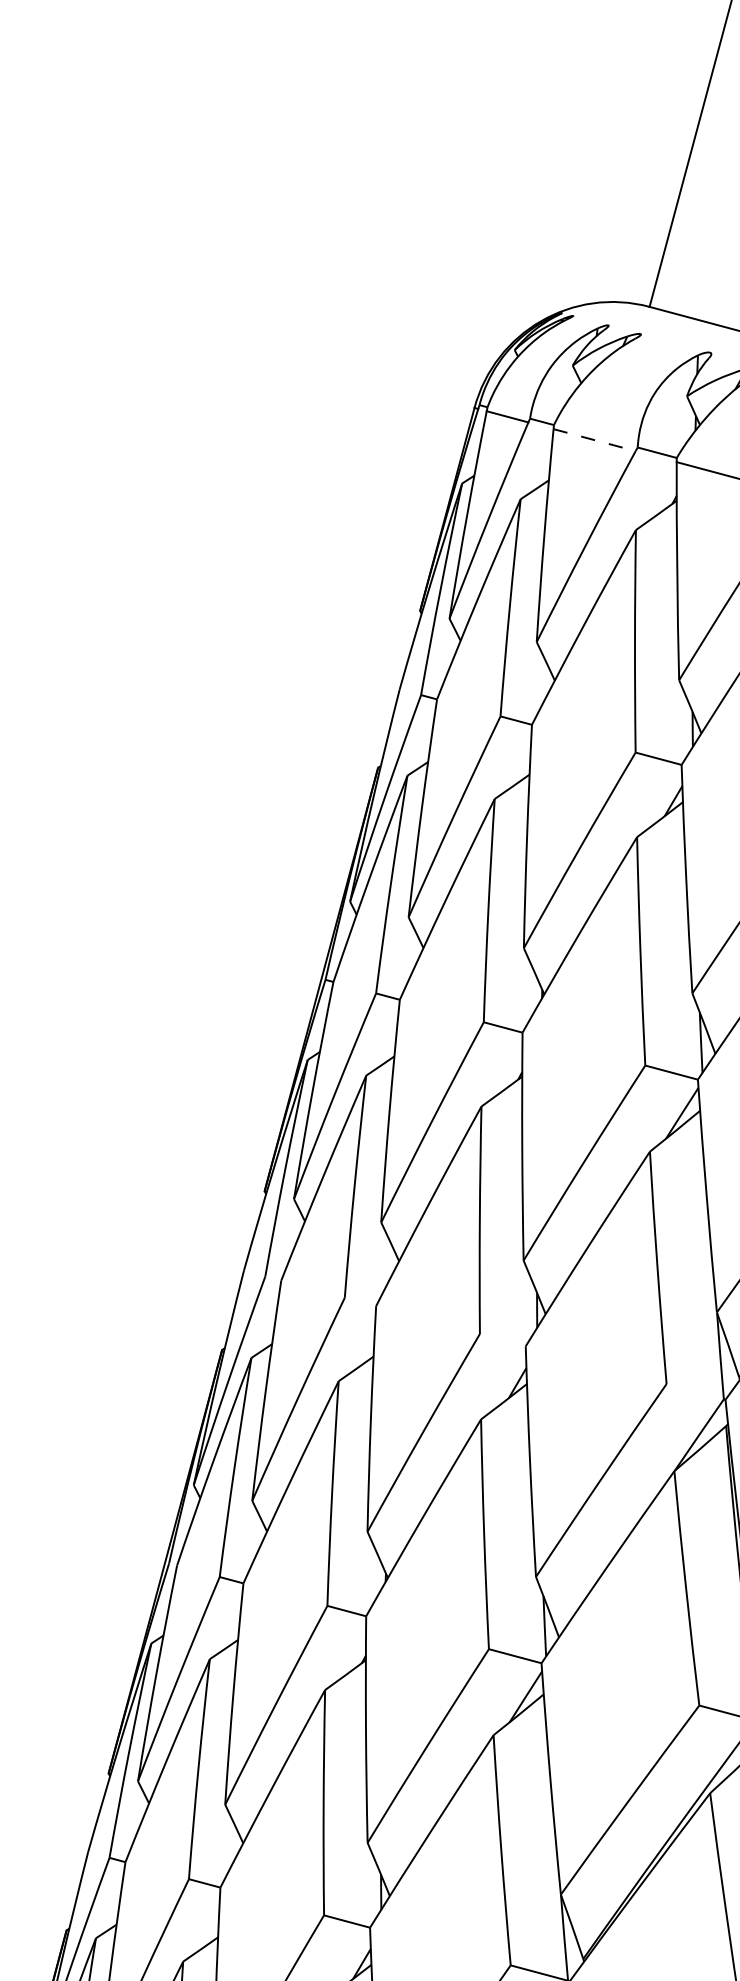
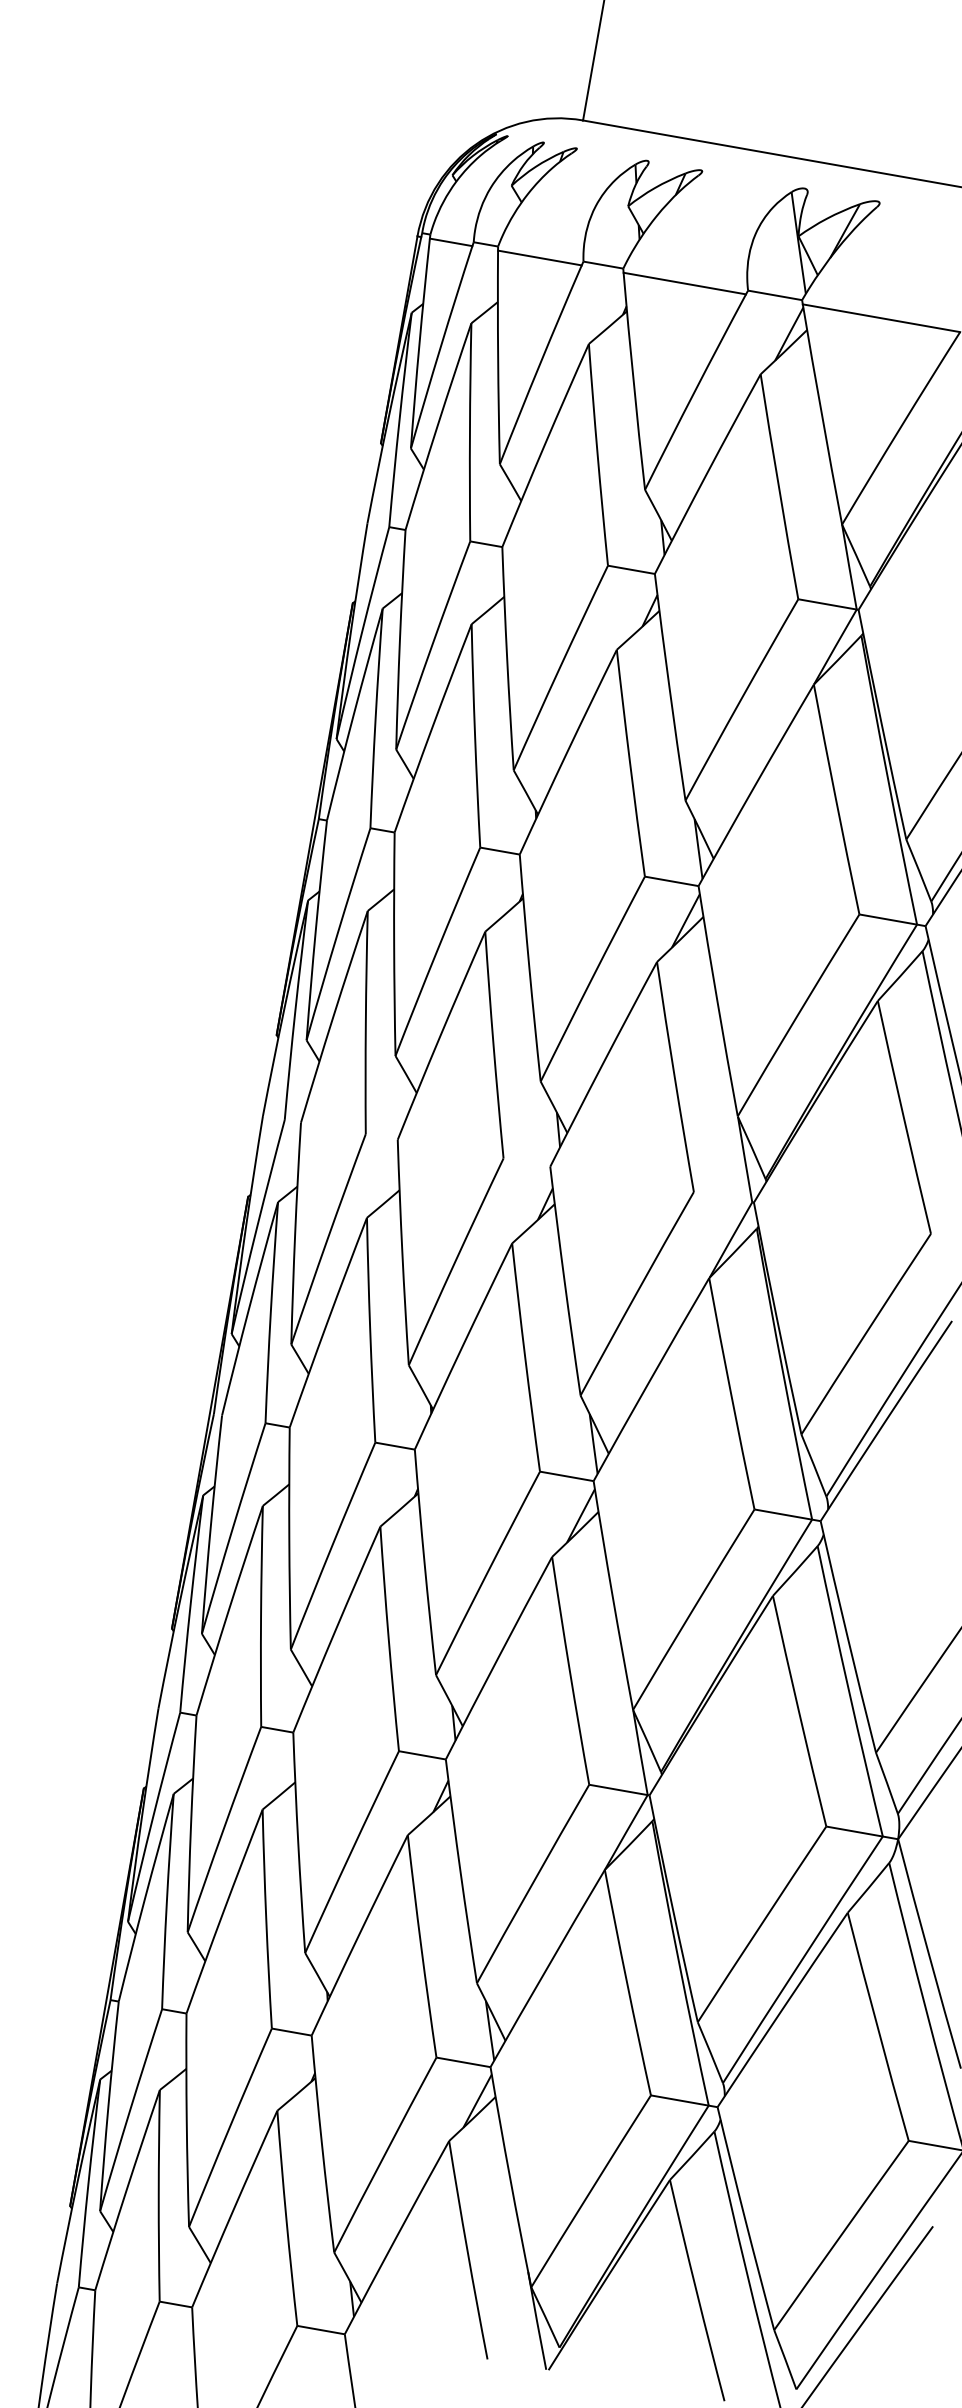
line: (595, 440) -> (540, 258), dashed -> solid

